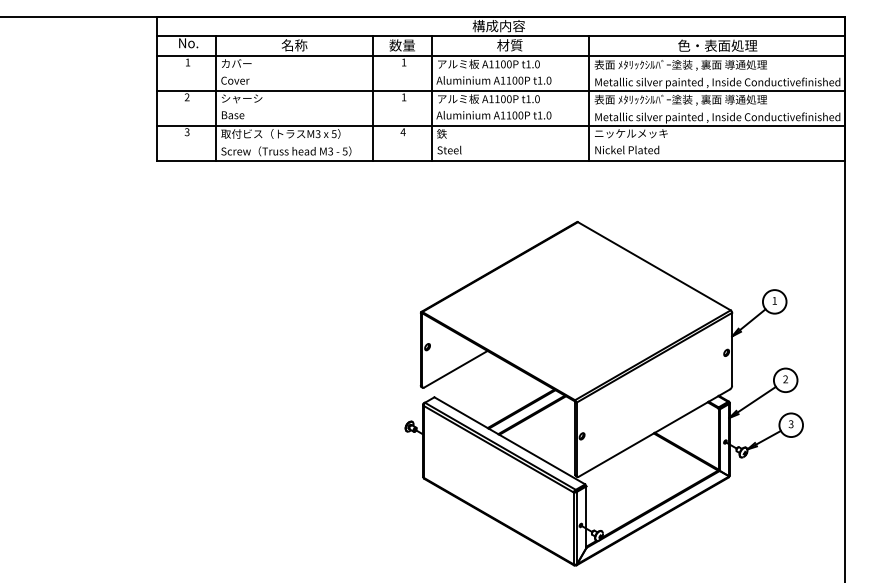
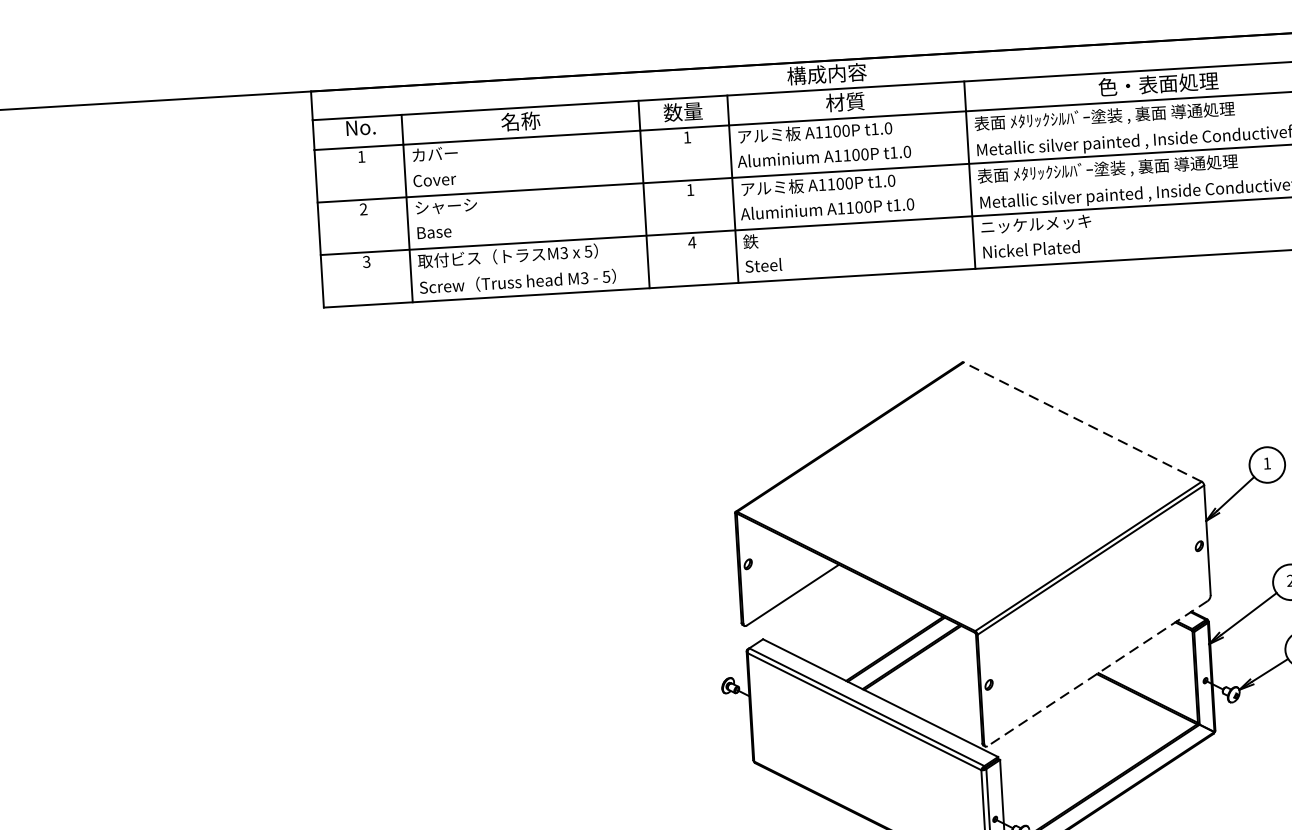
line: (653, 266) -> (1081, 422), solid -> dashed
line: (653, 433) -> (1096, 674), solid -> dashed

